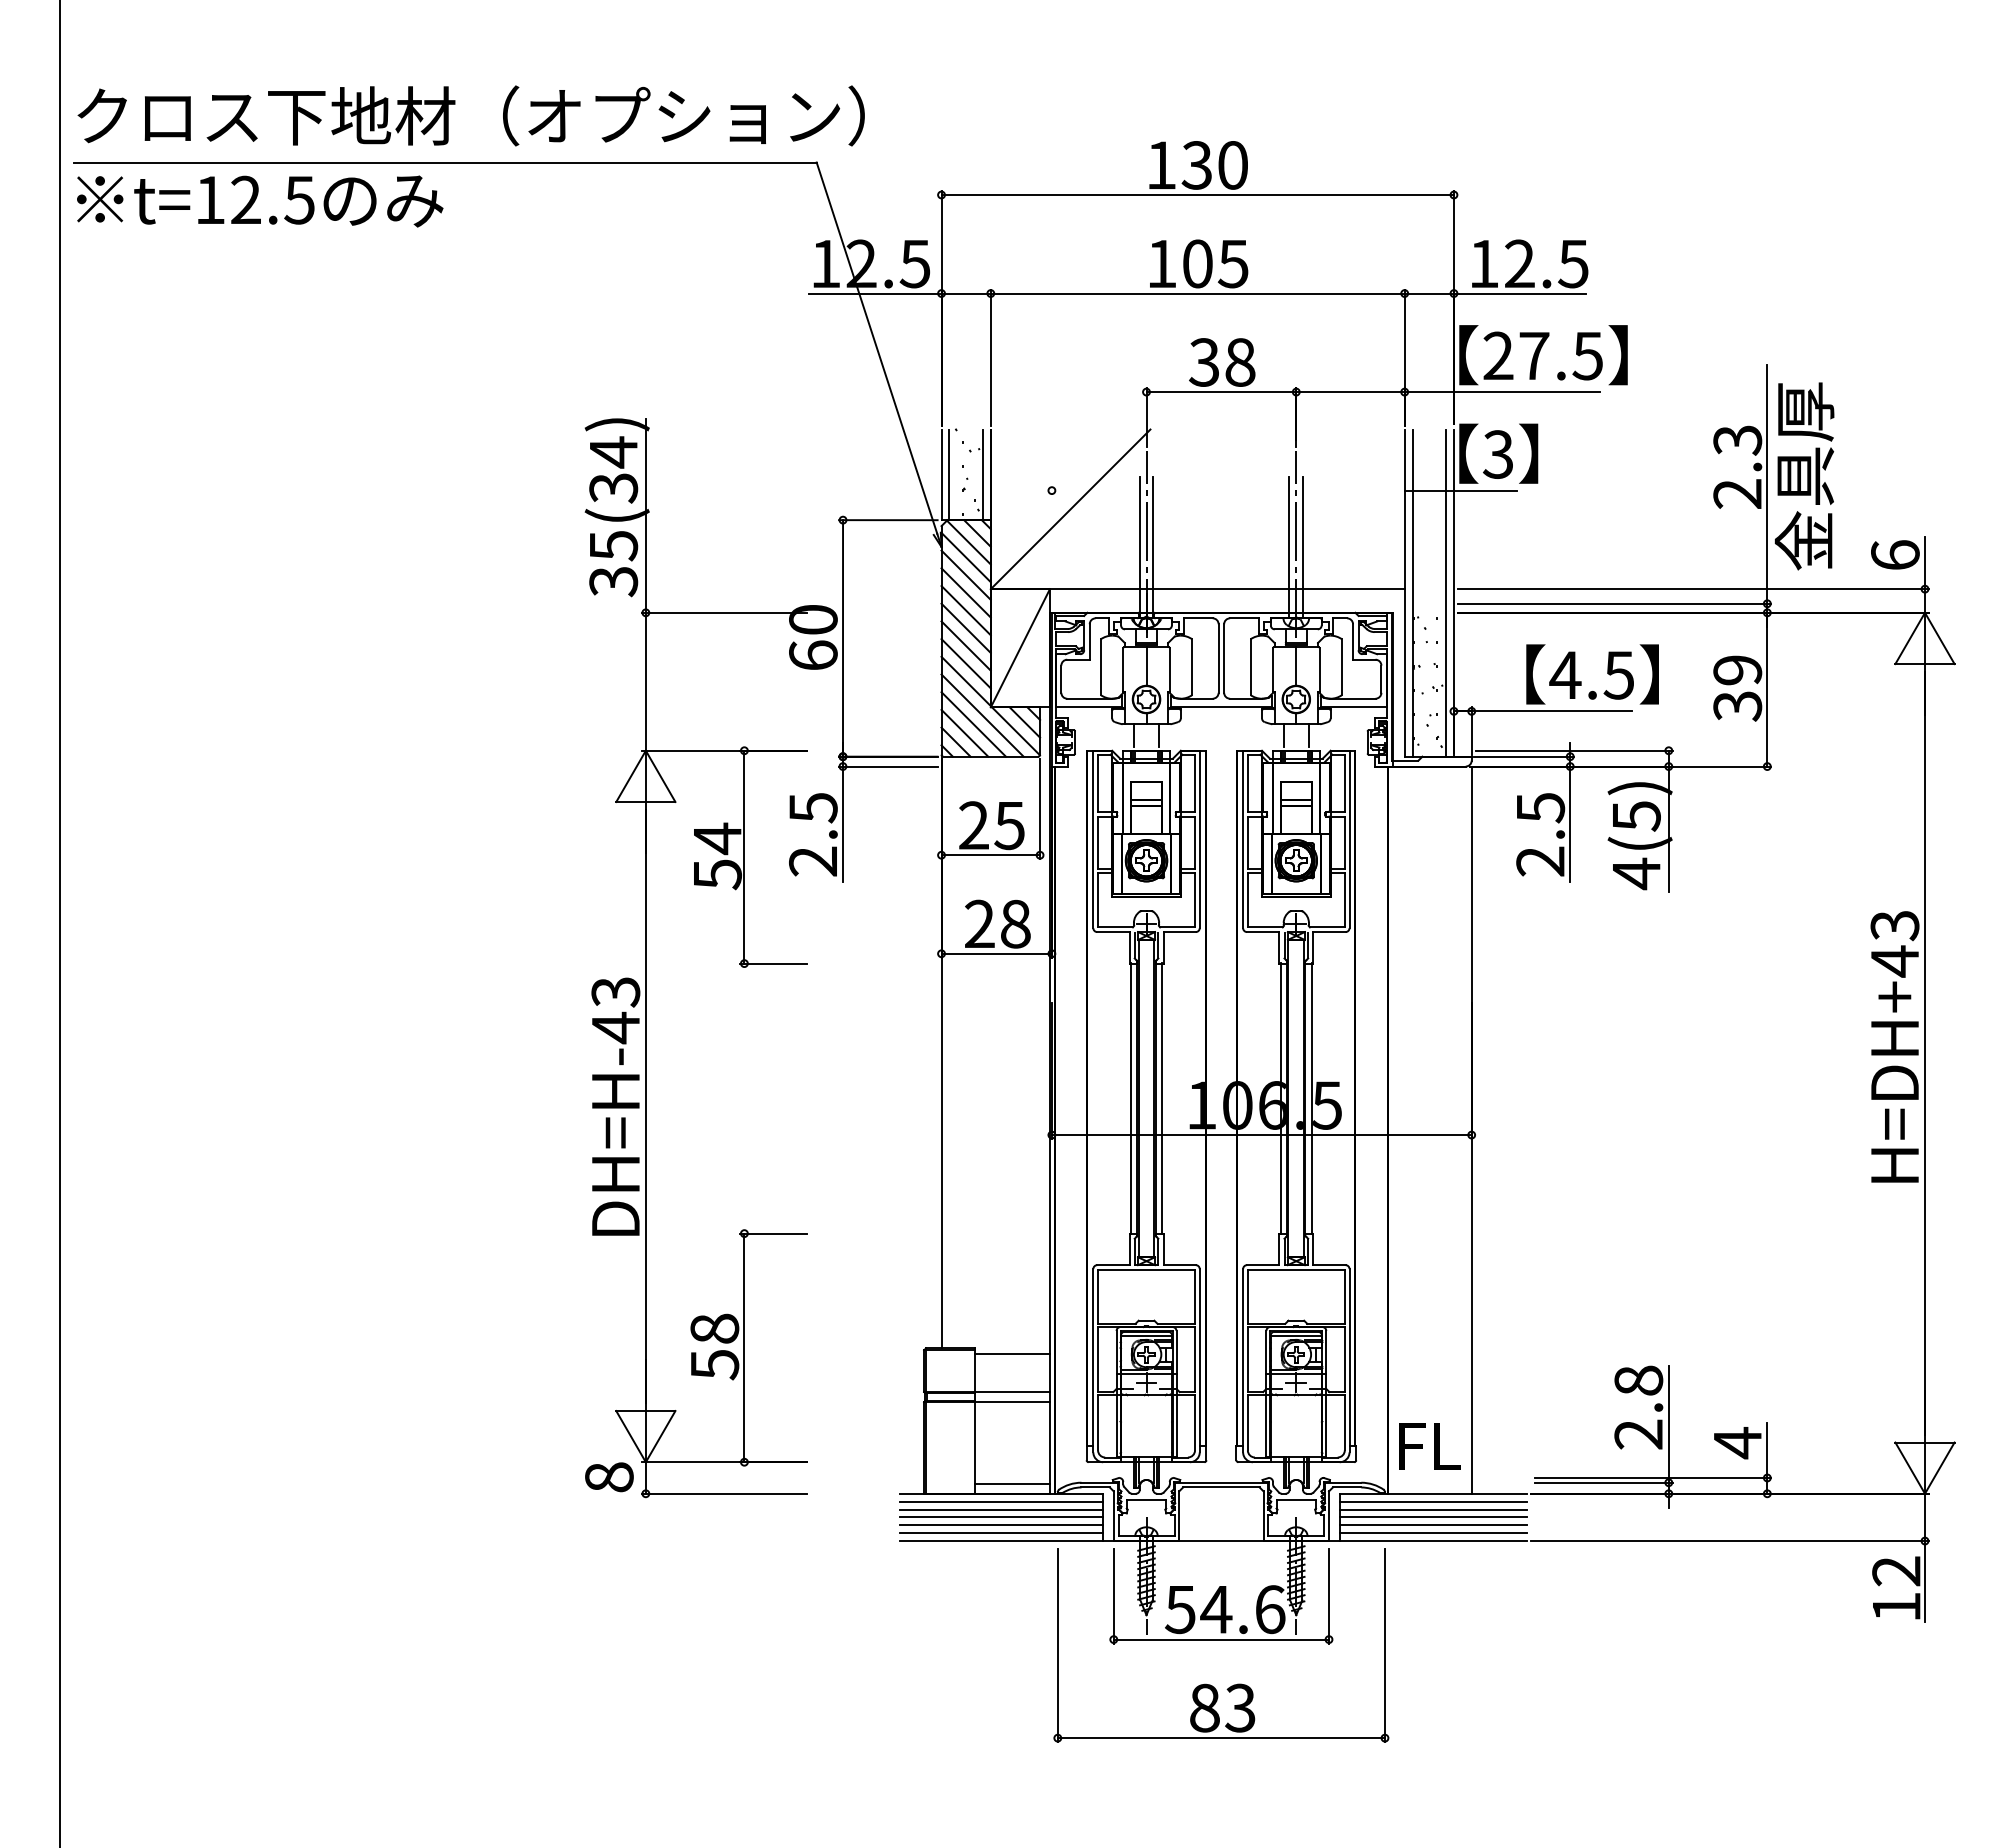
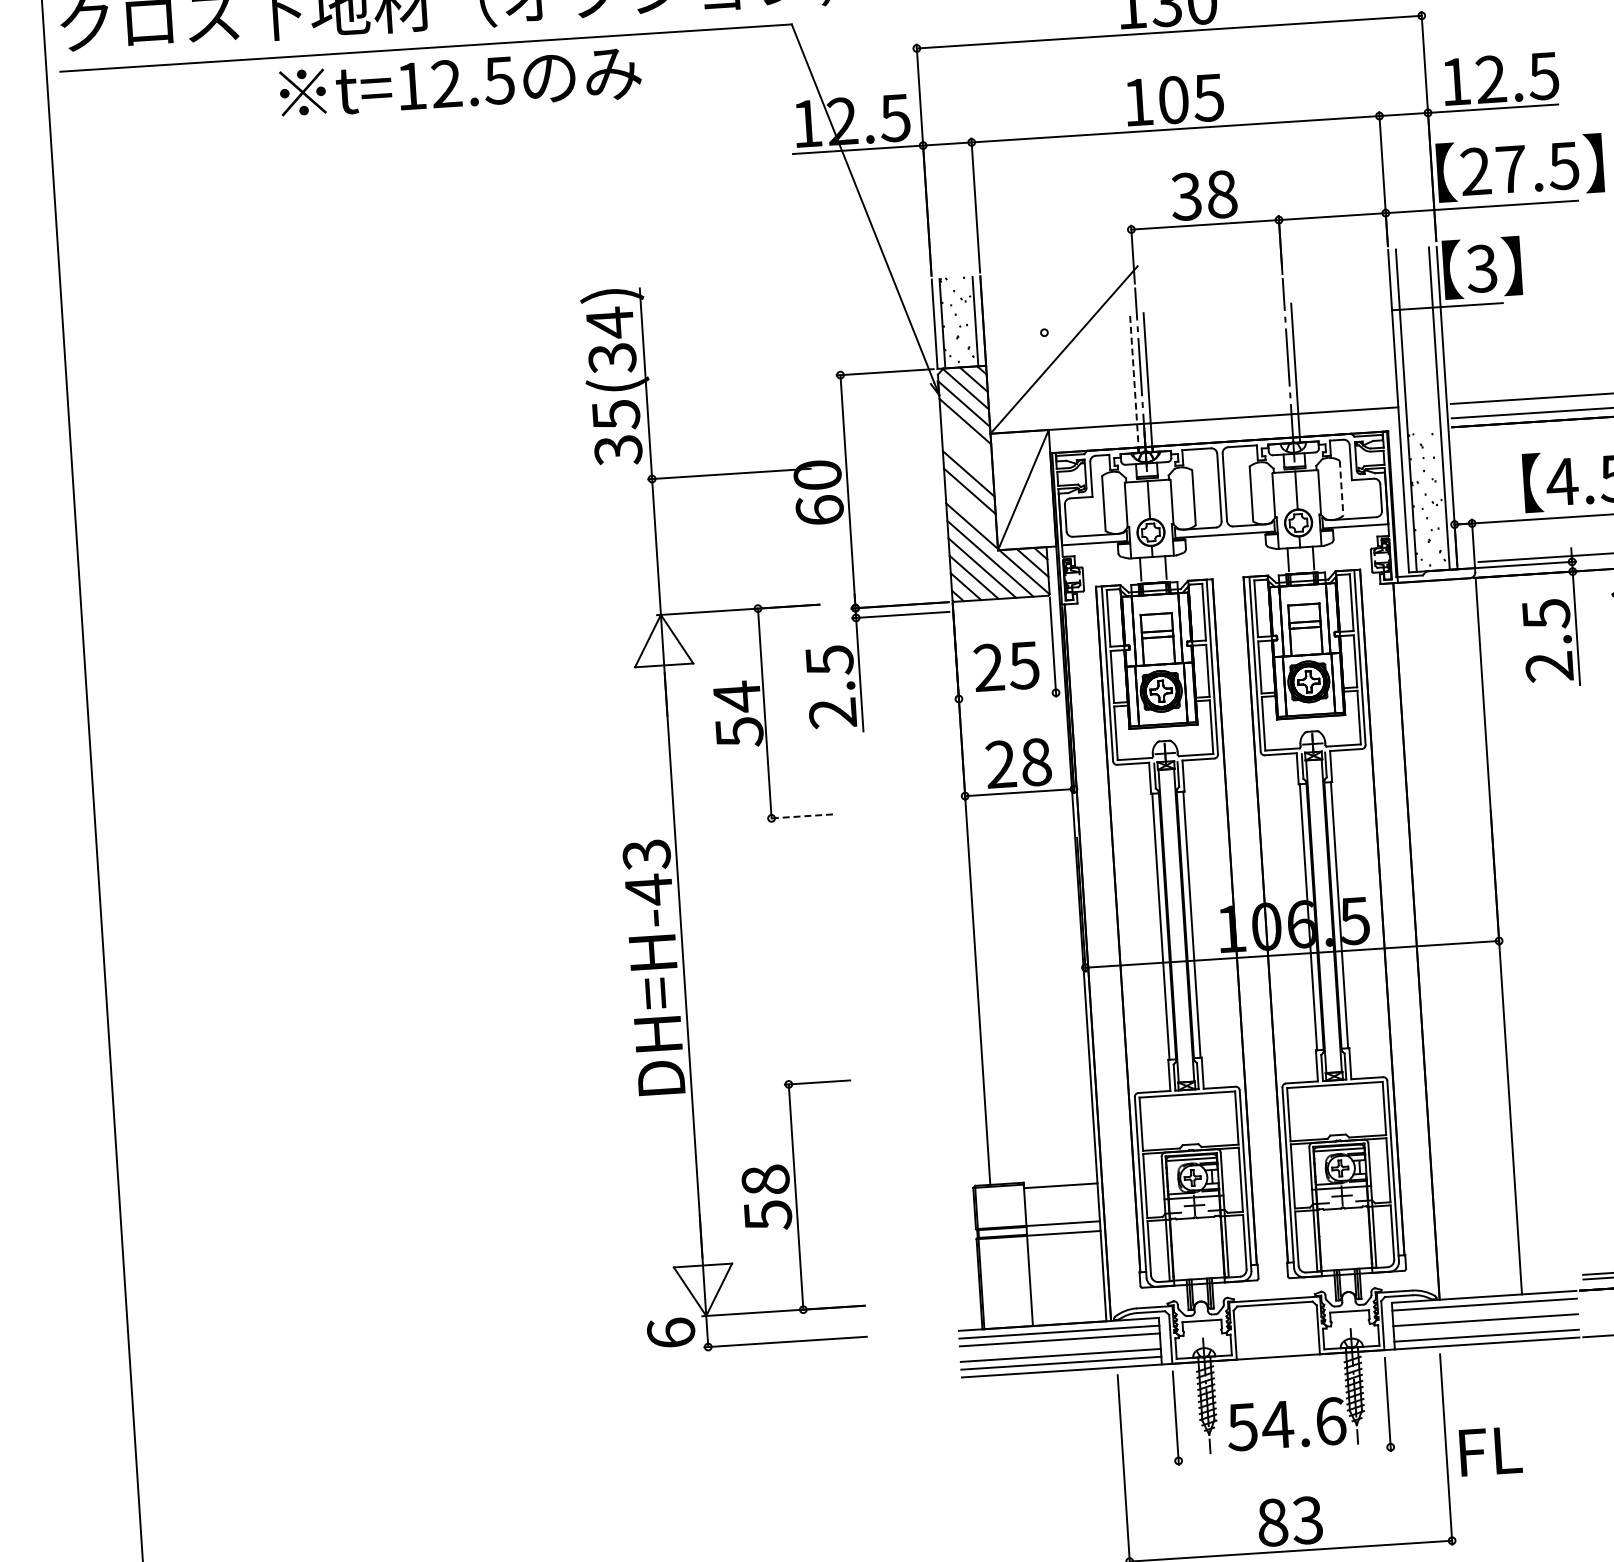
text: (260, 201) -> (461, 84), moved
line: (1139, 547) -> (1134, 383), solid -> dashed
line: (1289, 547) -> (1282, 373), removed
line: (965, 592) -> (965, 438), removed
line: (965, 610) -> (966, 456), removed
line: (965, 663) -> (970, 508), removed
line: (1342, 667) -> (1342, 488), solid -> dashed
line: (990, 855) -> (1007, 696), removed
line: (773, 963) -> (800, 816), solid -> dashed
text: (1429, 1446) -> (1490, 1451), moved
text: (609, 1477) -> (671, 1333), 8 -> 6
line: (1012, 1483) -> (1068, 1313), removed
line: (1432, 1509) -> (1484, 1312), removed
line: (1001, 1517) -> (1060, 1347), removed
line: (1432, 1525) -> (1485, 1328), removed
line: (1221, 1639) -> (1284, 1453), removed

